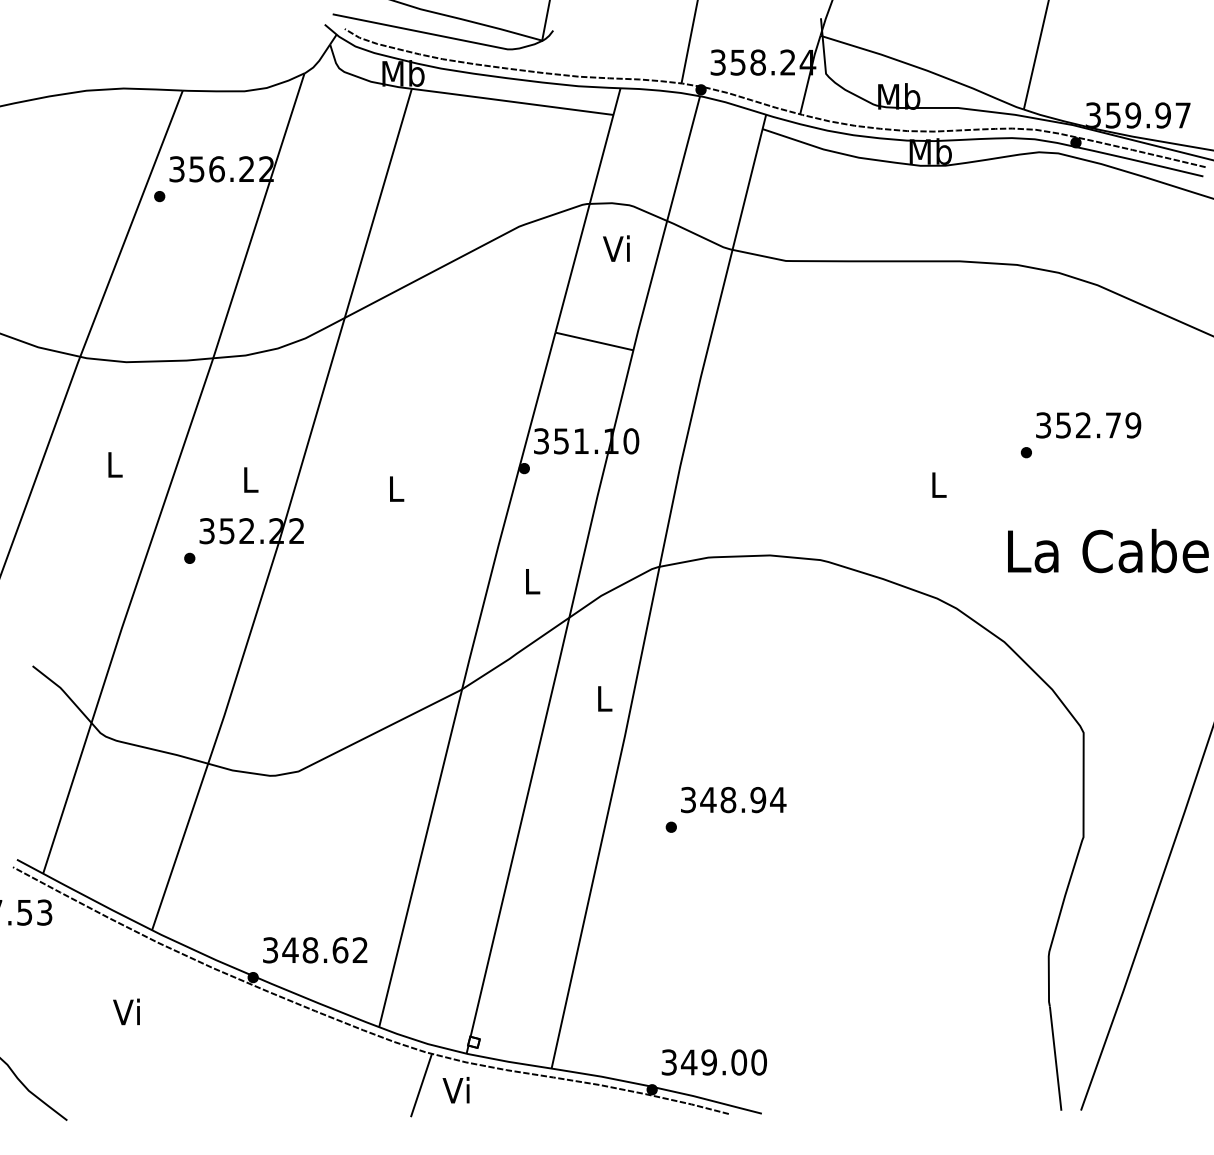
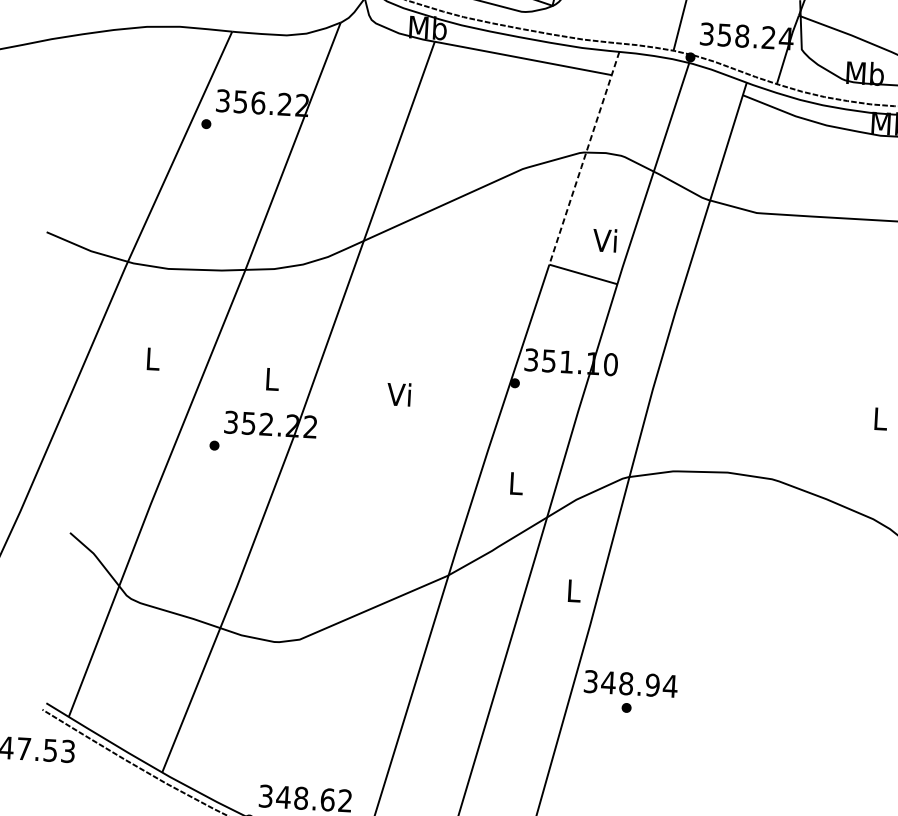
line: (587, 211) -> (583, 159), solid -> dashed
text: (616, 248) -> (604, 240), moved
text: (394, 488) -> (399, 394), L -> Vi
text: (733, 800) -> (630, 684), moved

